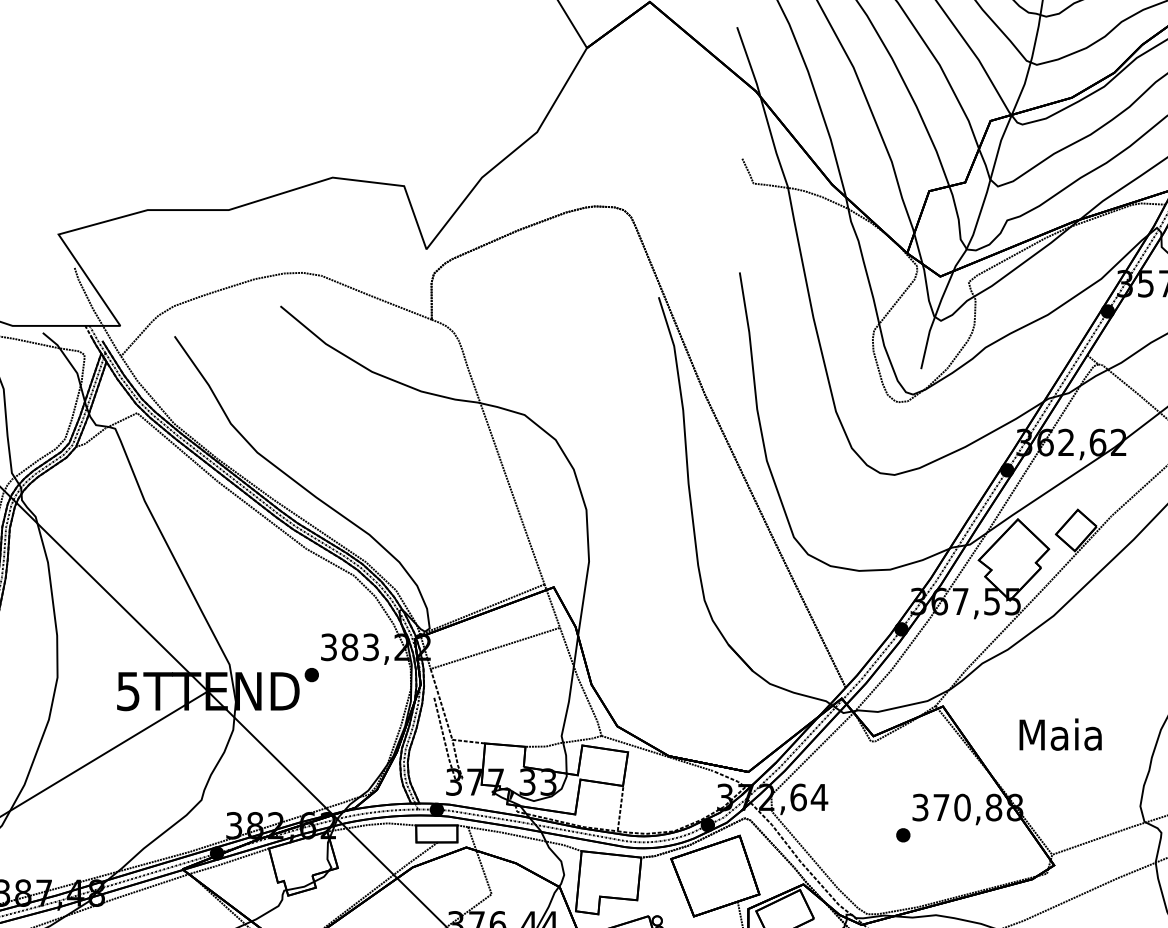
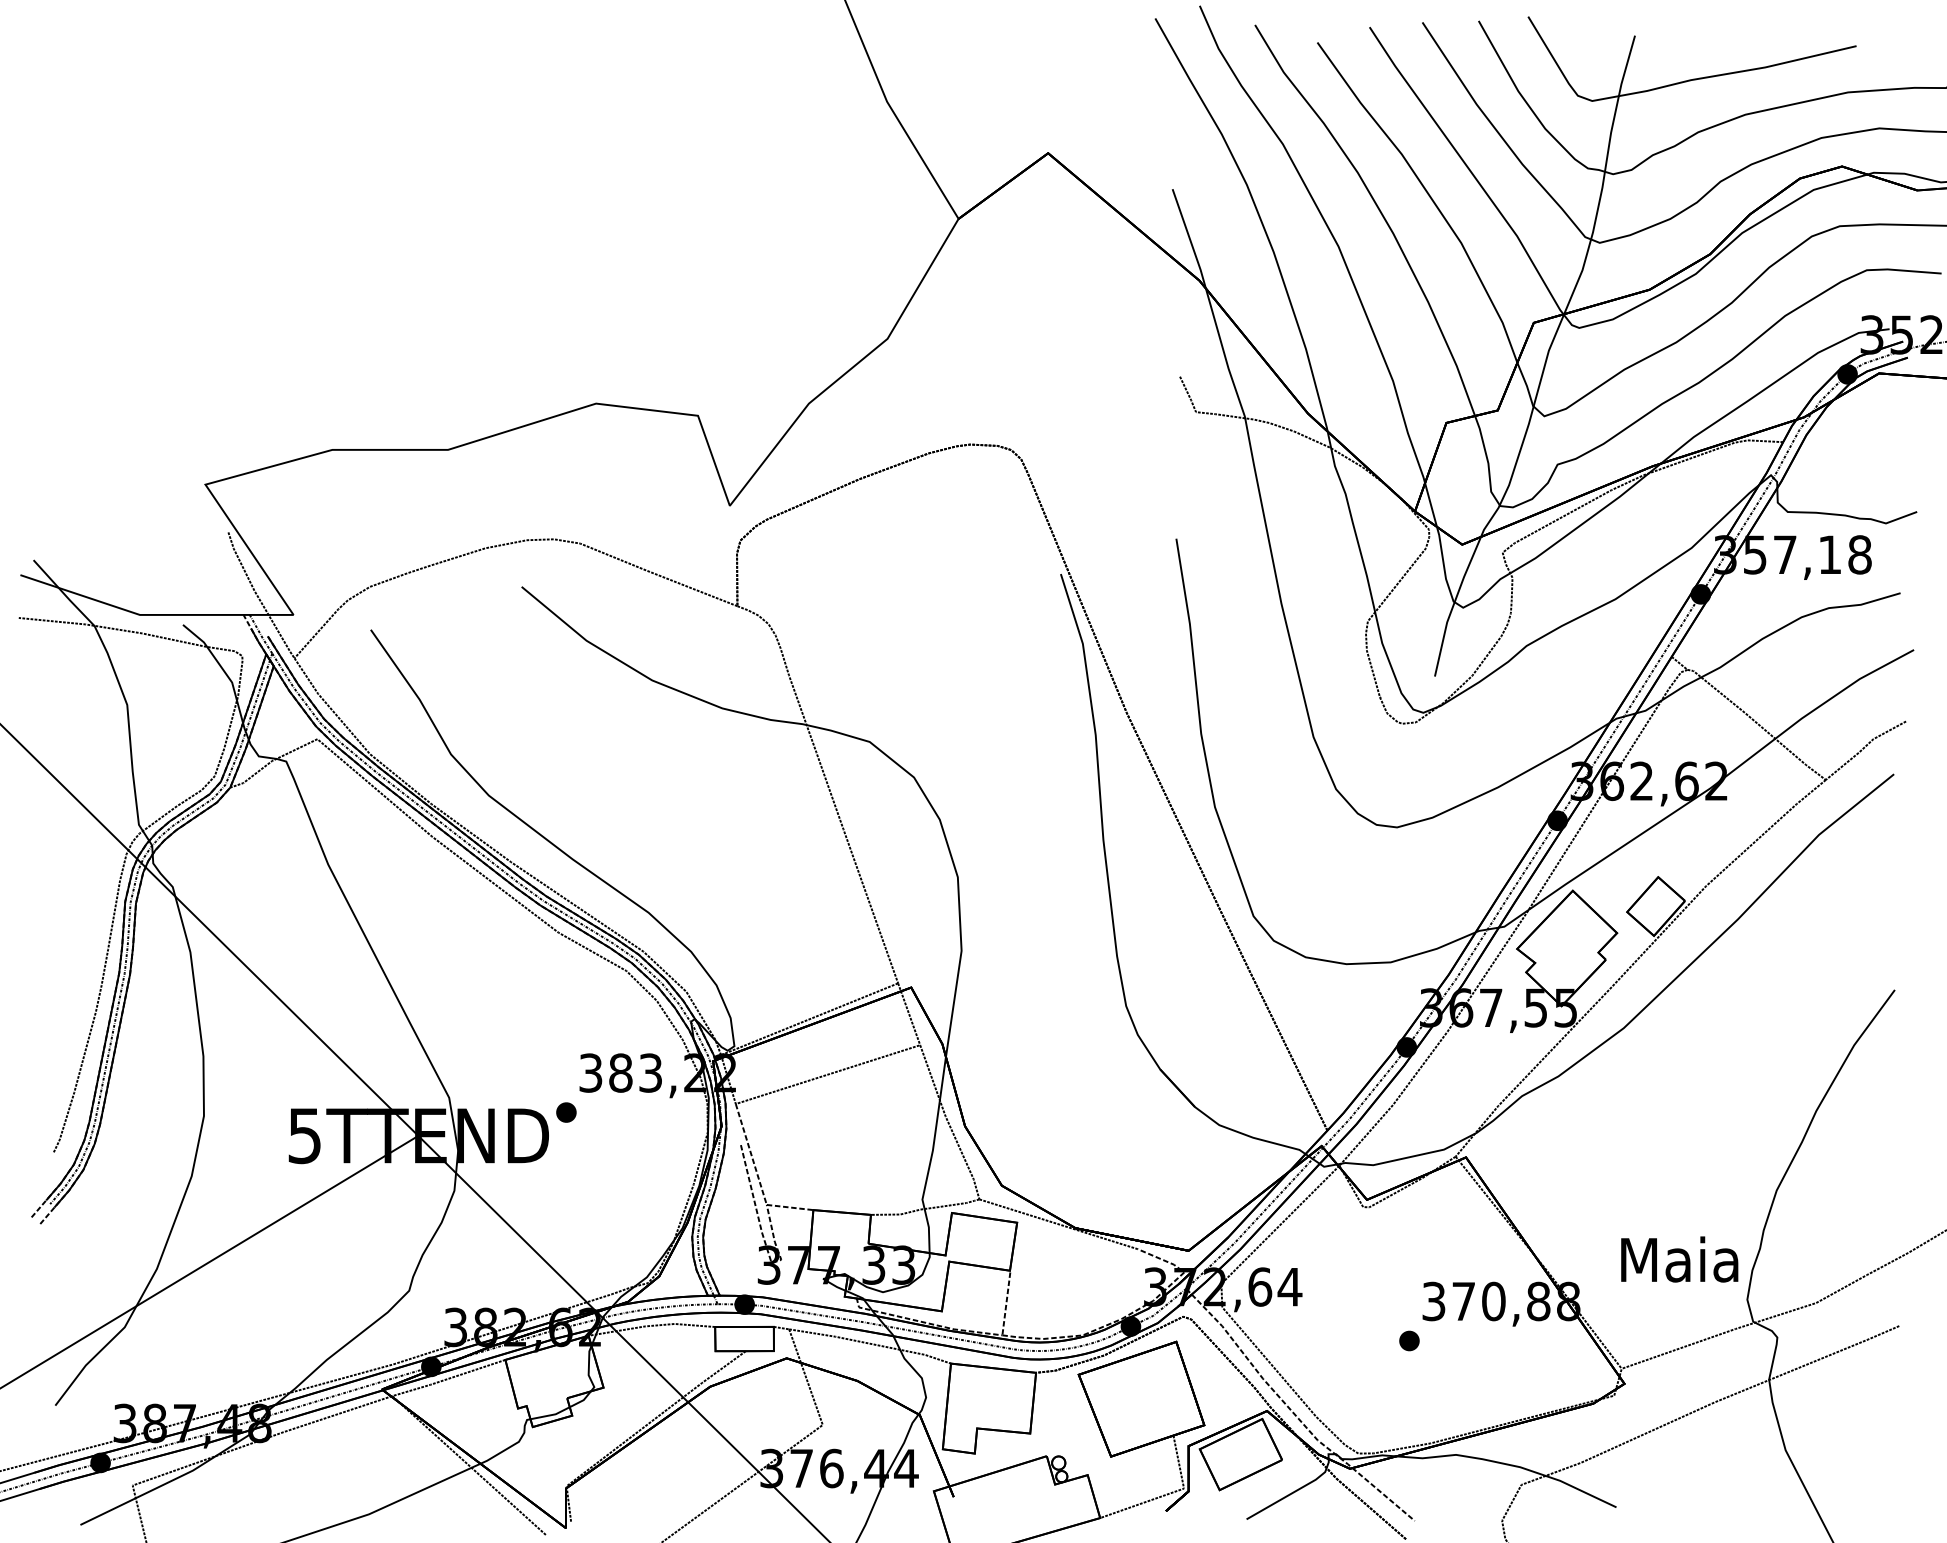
text: (1060, 734) -> (1679, 1259), moved

